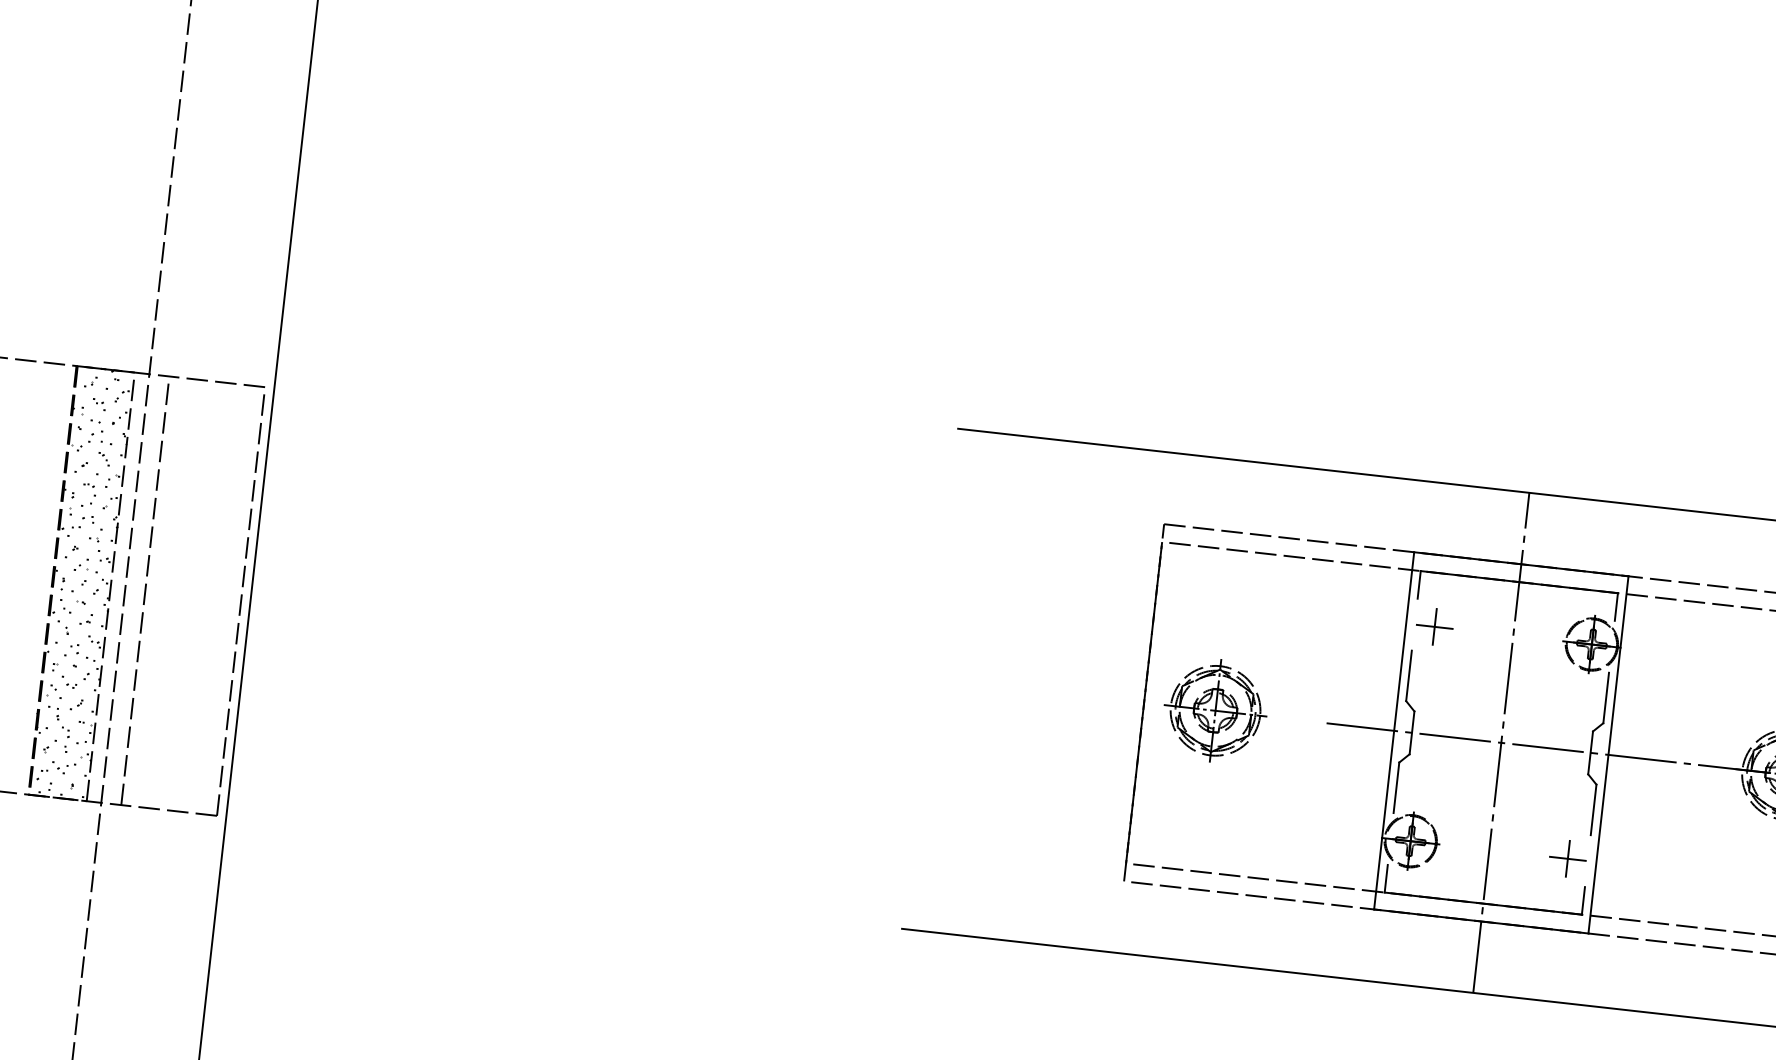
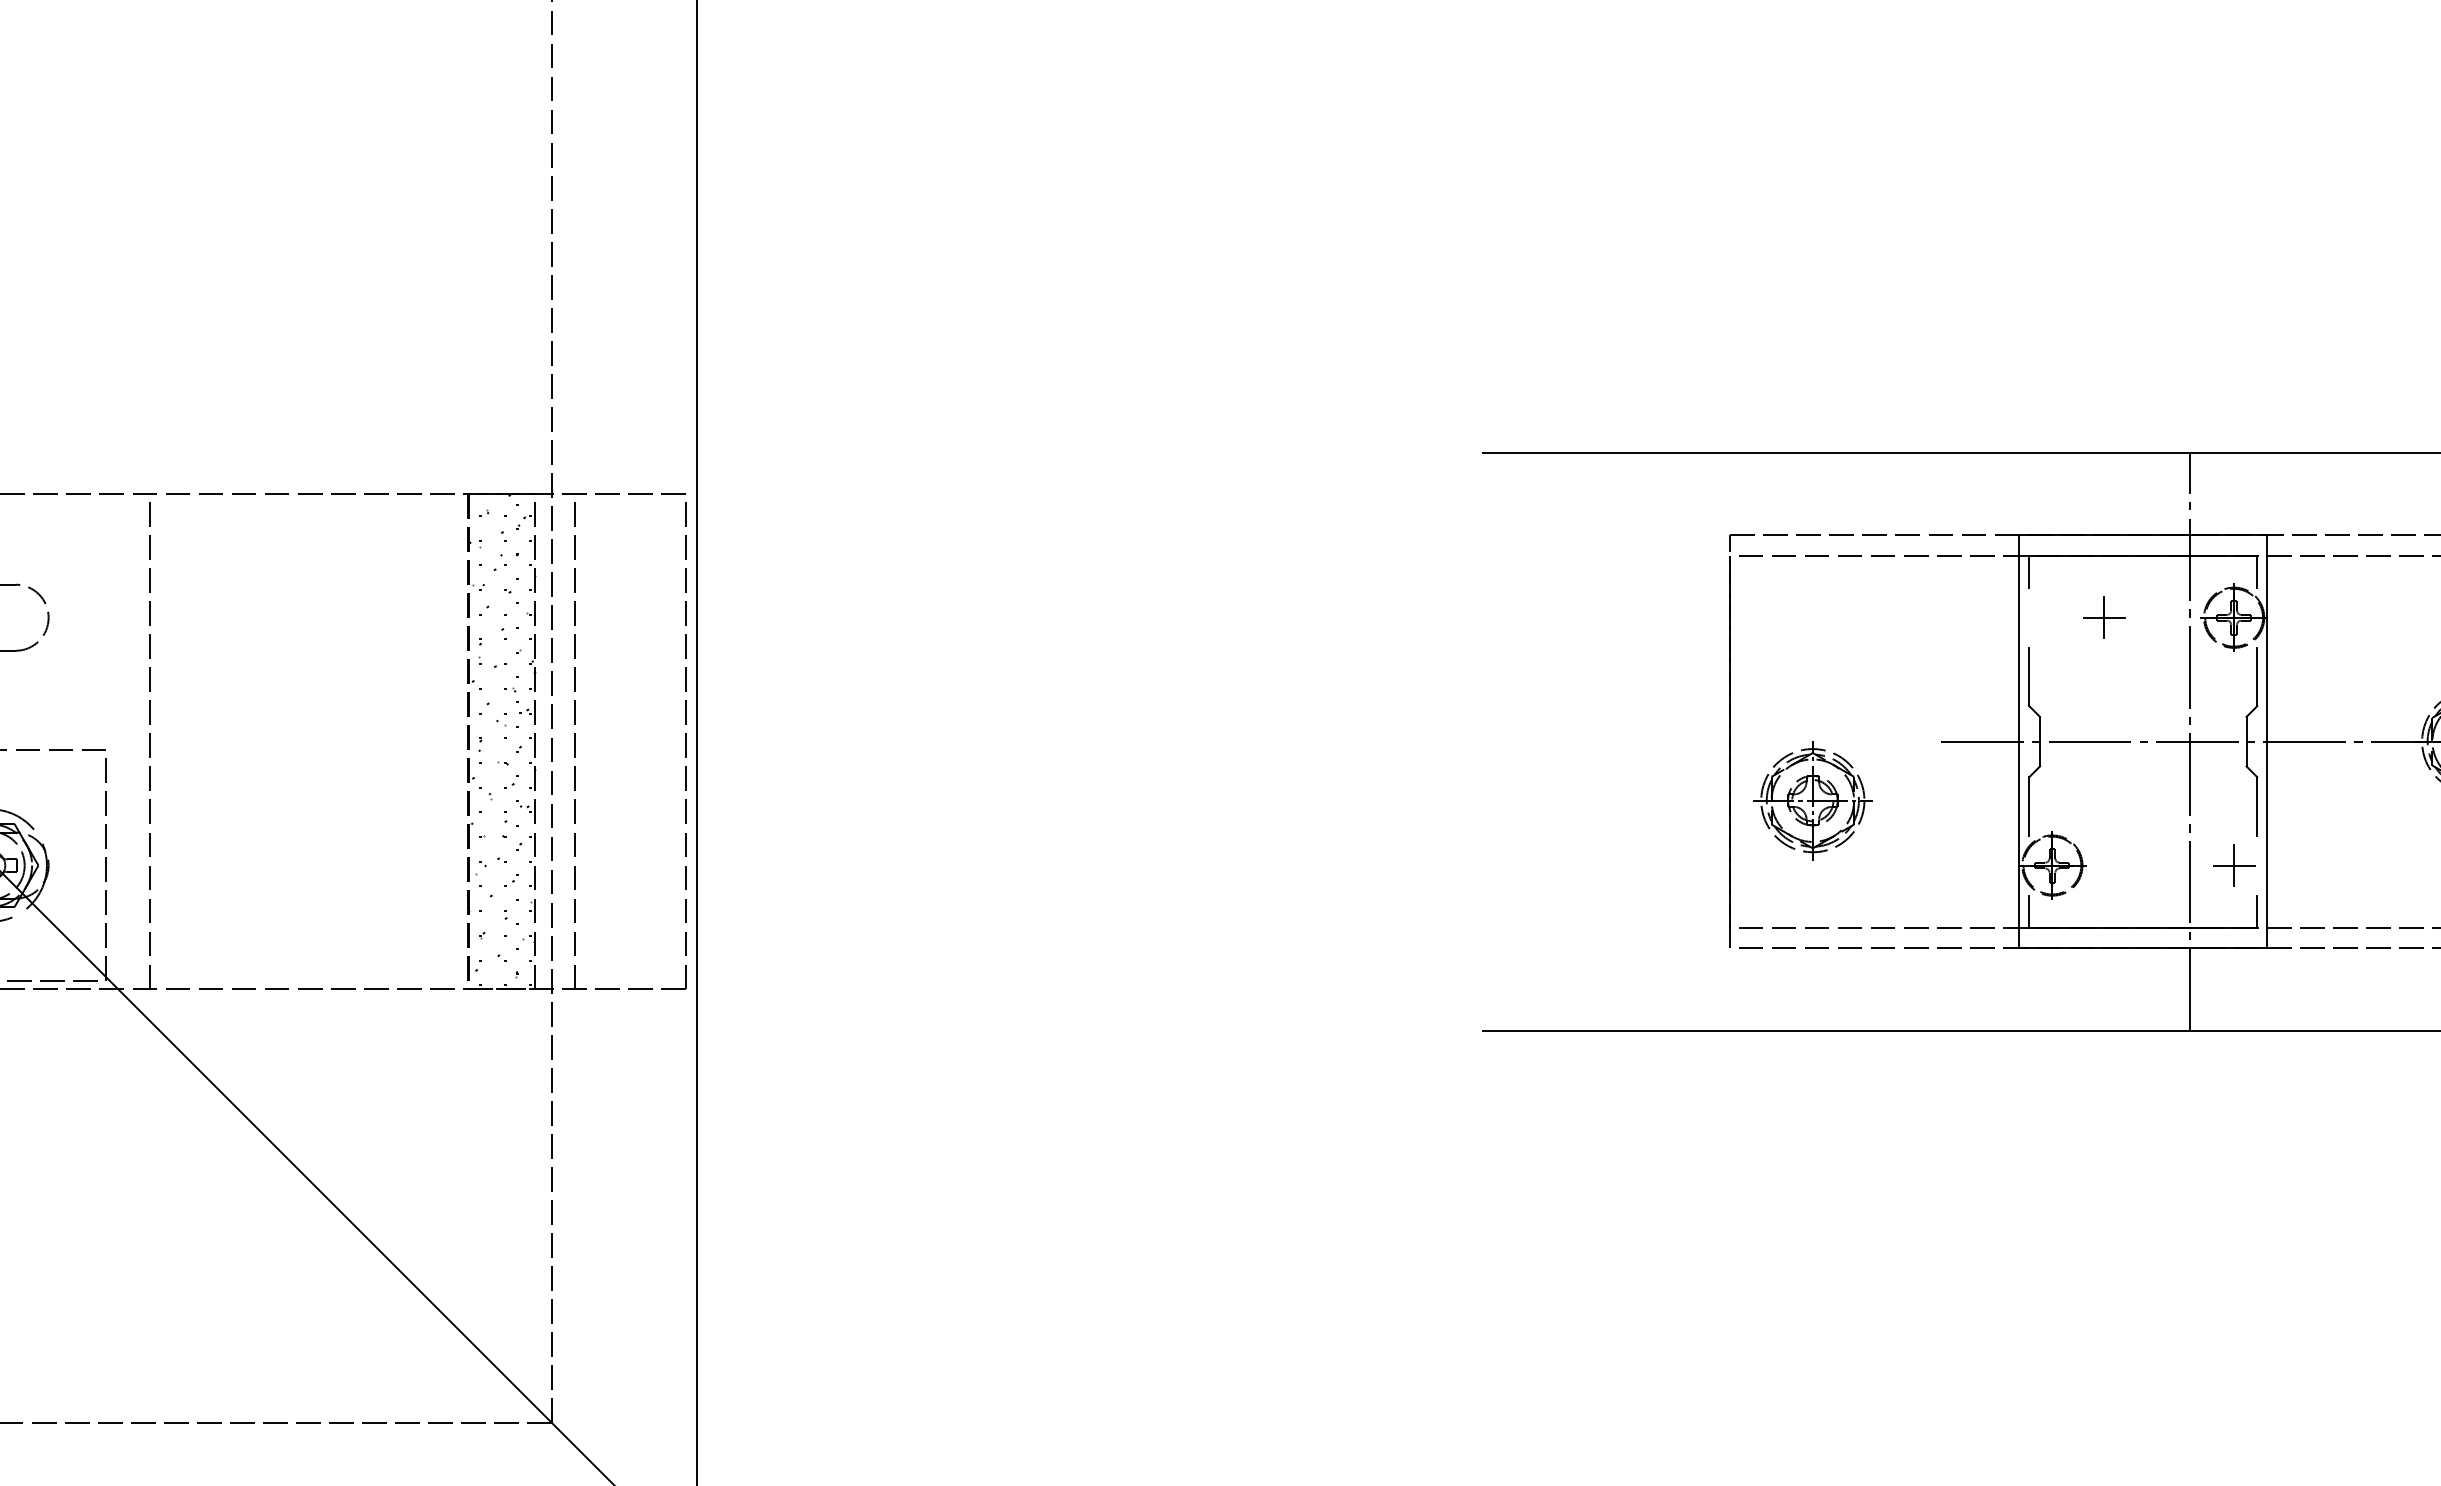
part: (1434, 626) -> (2104, 617), moved
part: (1215, 710) -> (1812, 800), moved
line: (1501, 742) -> (2190, 741), moved

